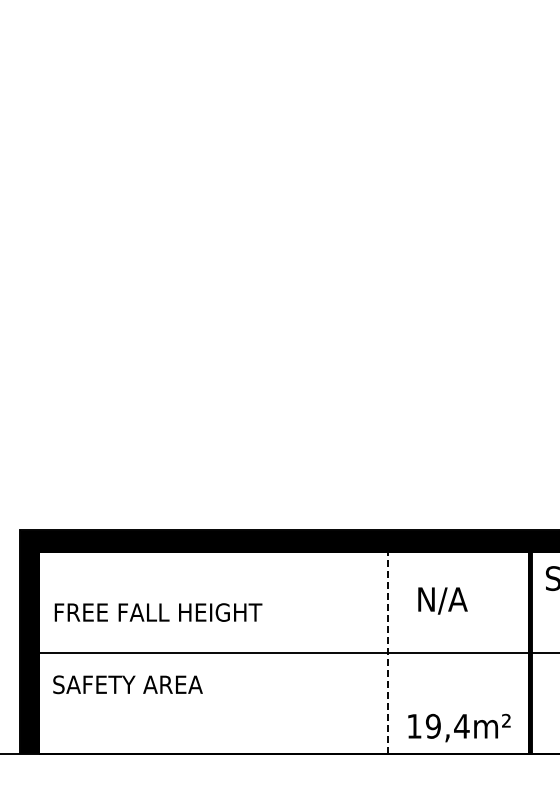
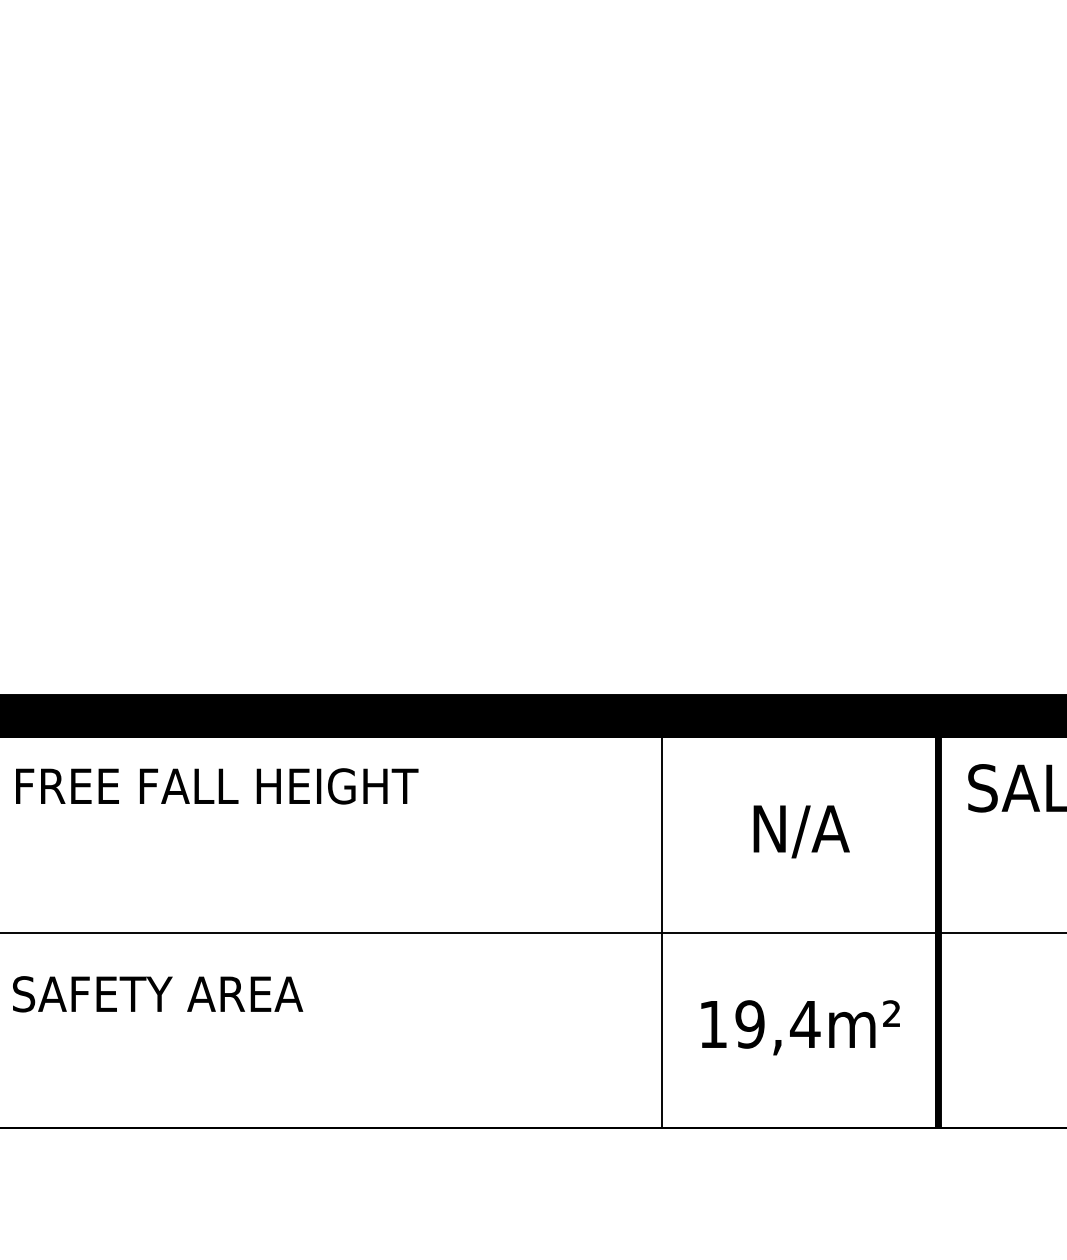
text: (442, 600) -> (800, 830), moved
text: (158, 612) -> (217, 786), moved
line: (388, 653) -> (663, 933), dashed -> solid
text: (459, 727) -> (800, 1026), moved

